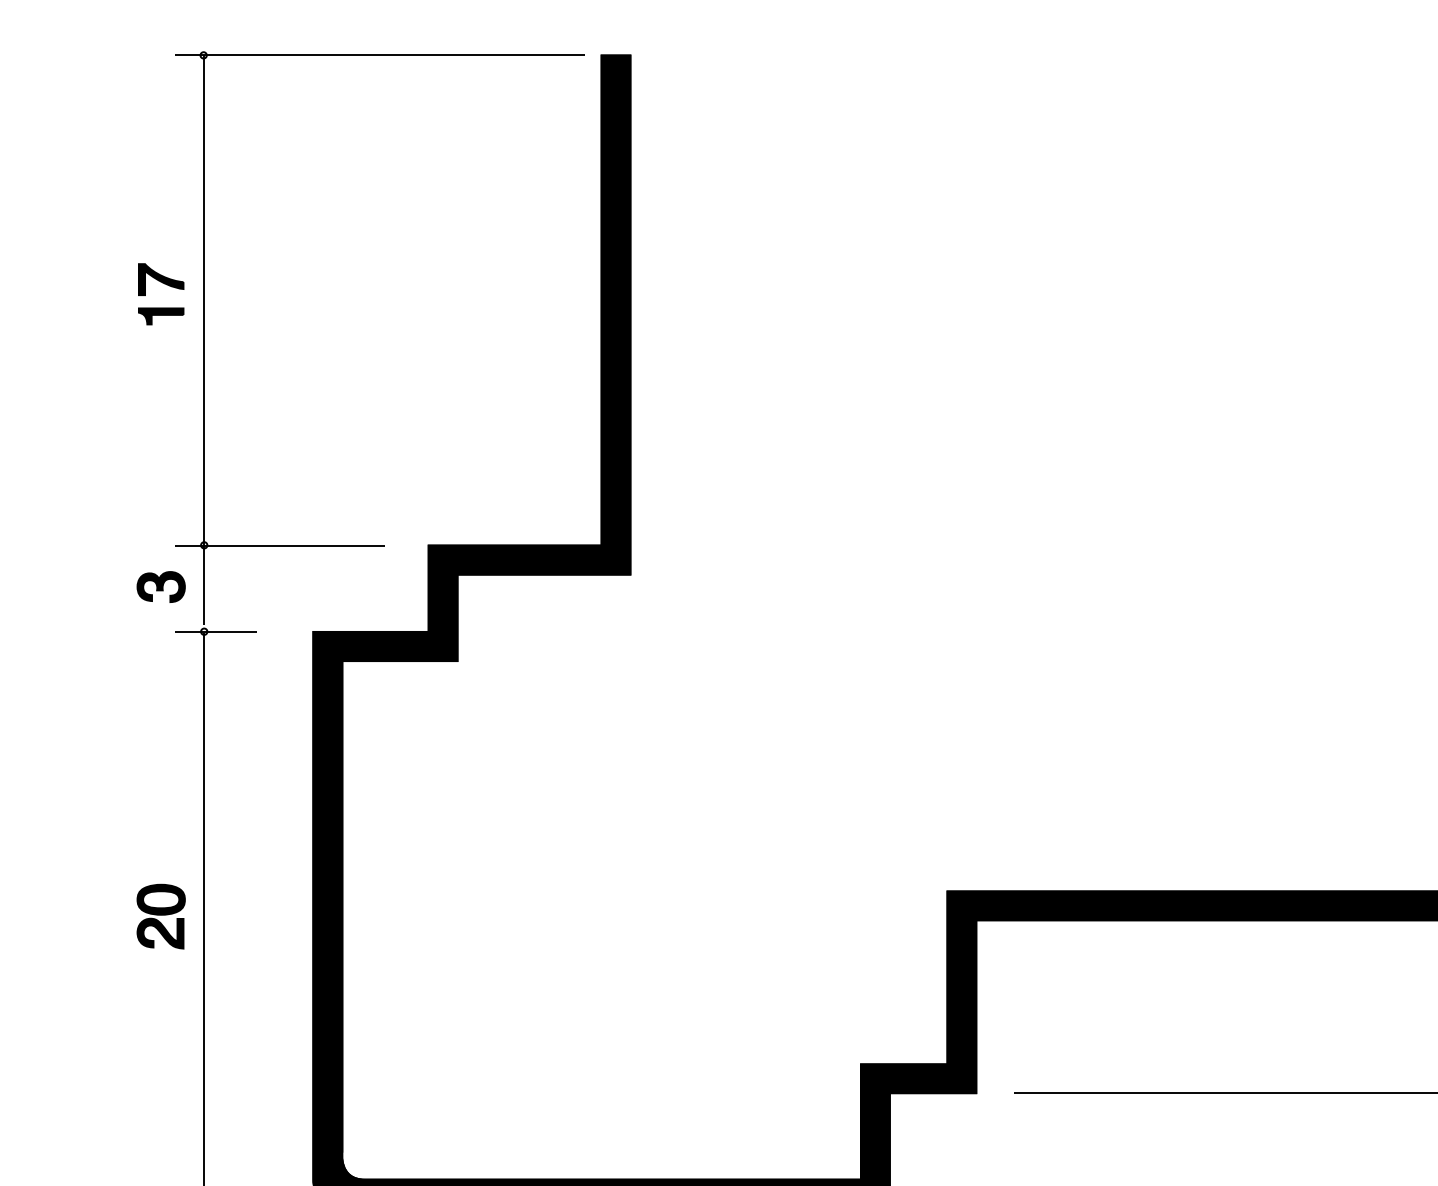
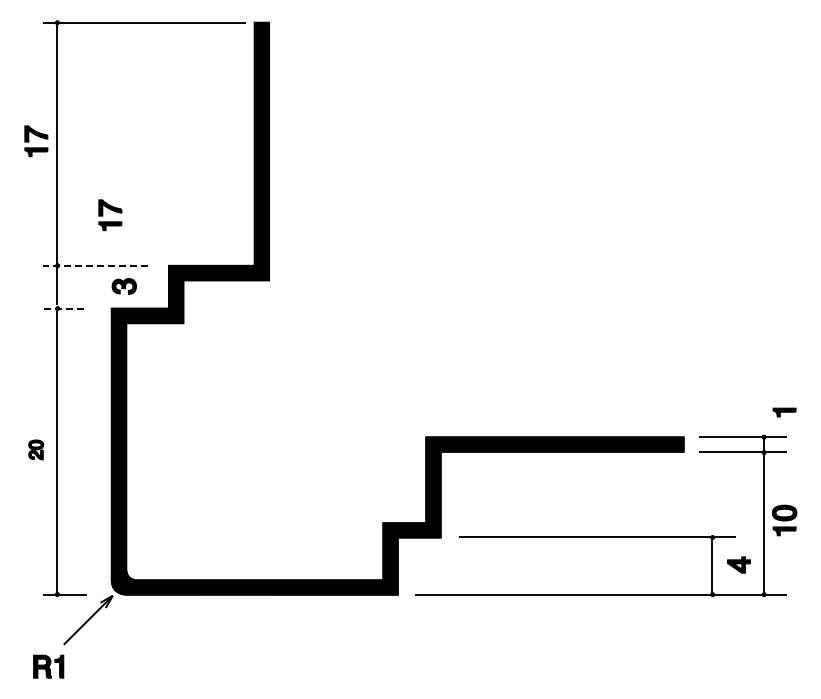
part: (310, 443) -> (110, 215), added
line: (278, 544) -> (94, 265), solid -> dashed
part: (159, 587) -> (123, 286), moved
line: (215, 631) -> (63, 308), solid -> dashed
part: (159, 915) -> (35, 449), size x0.6

